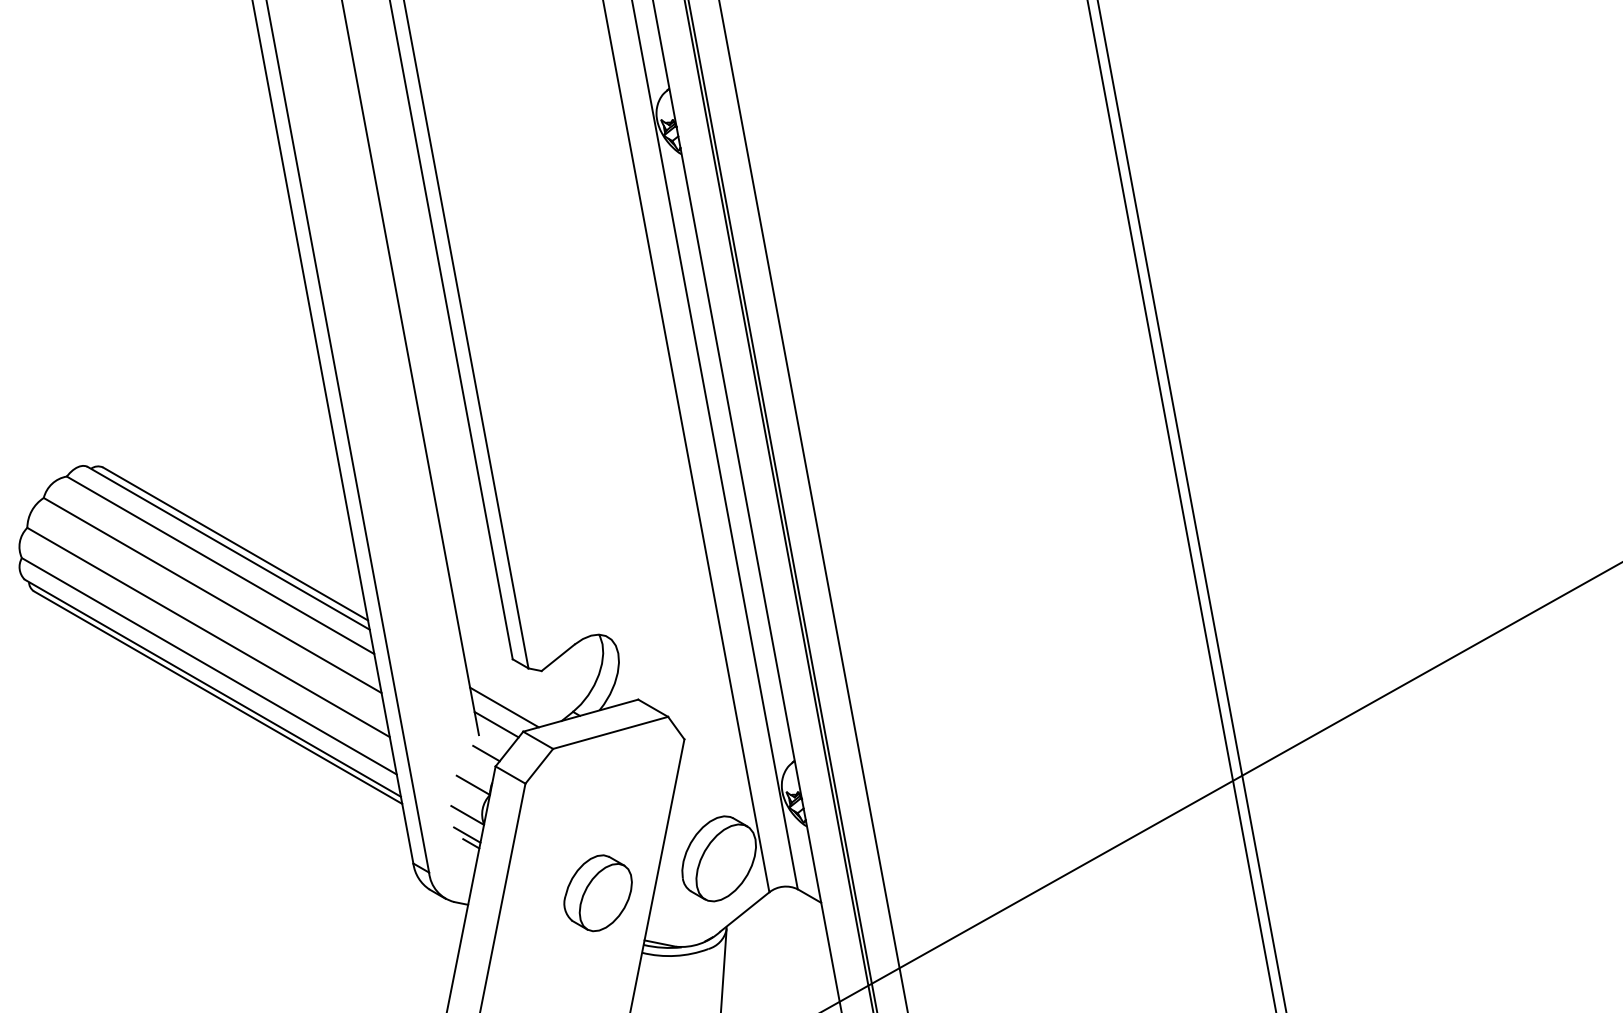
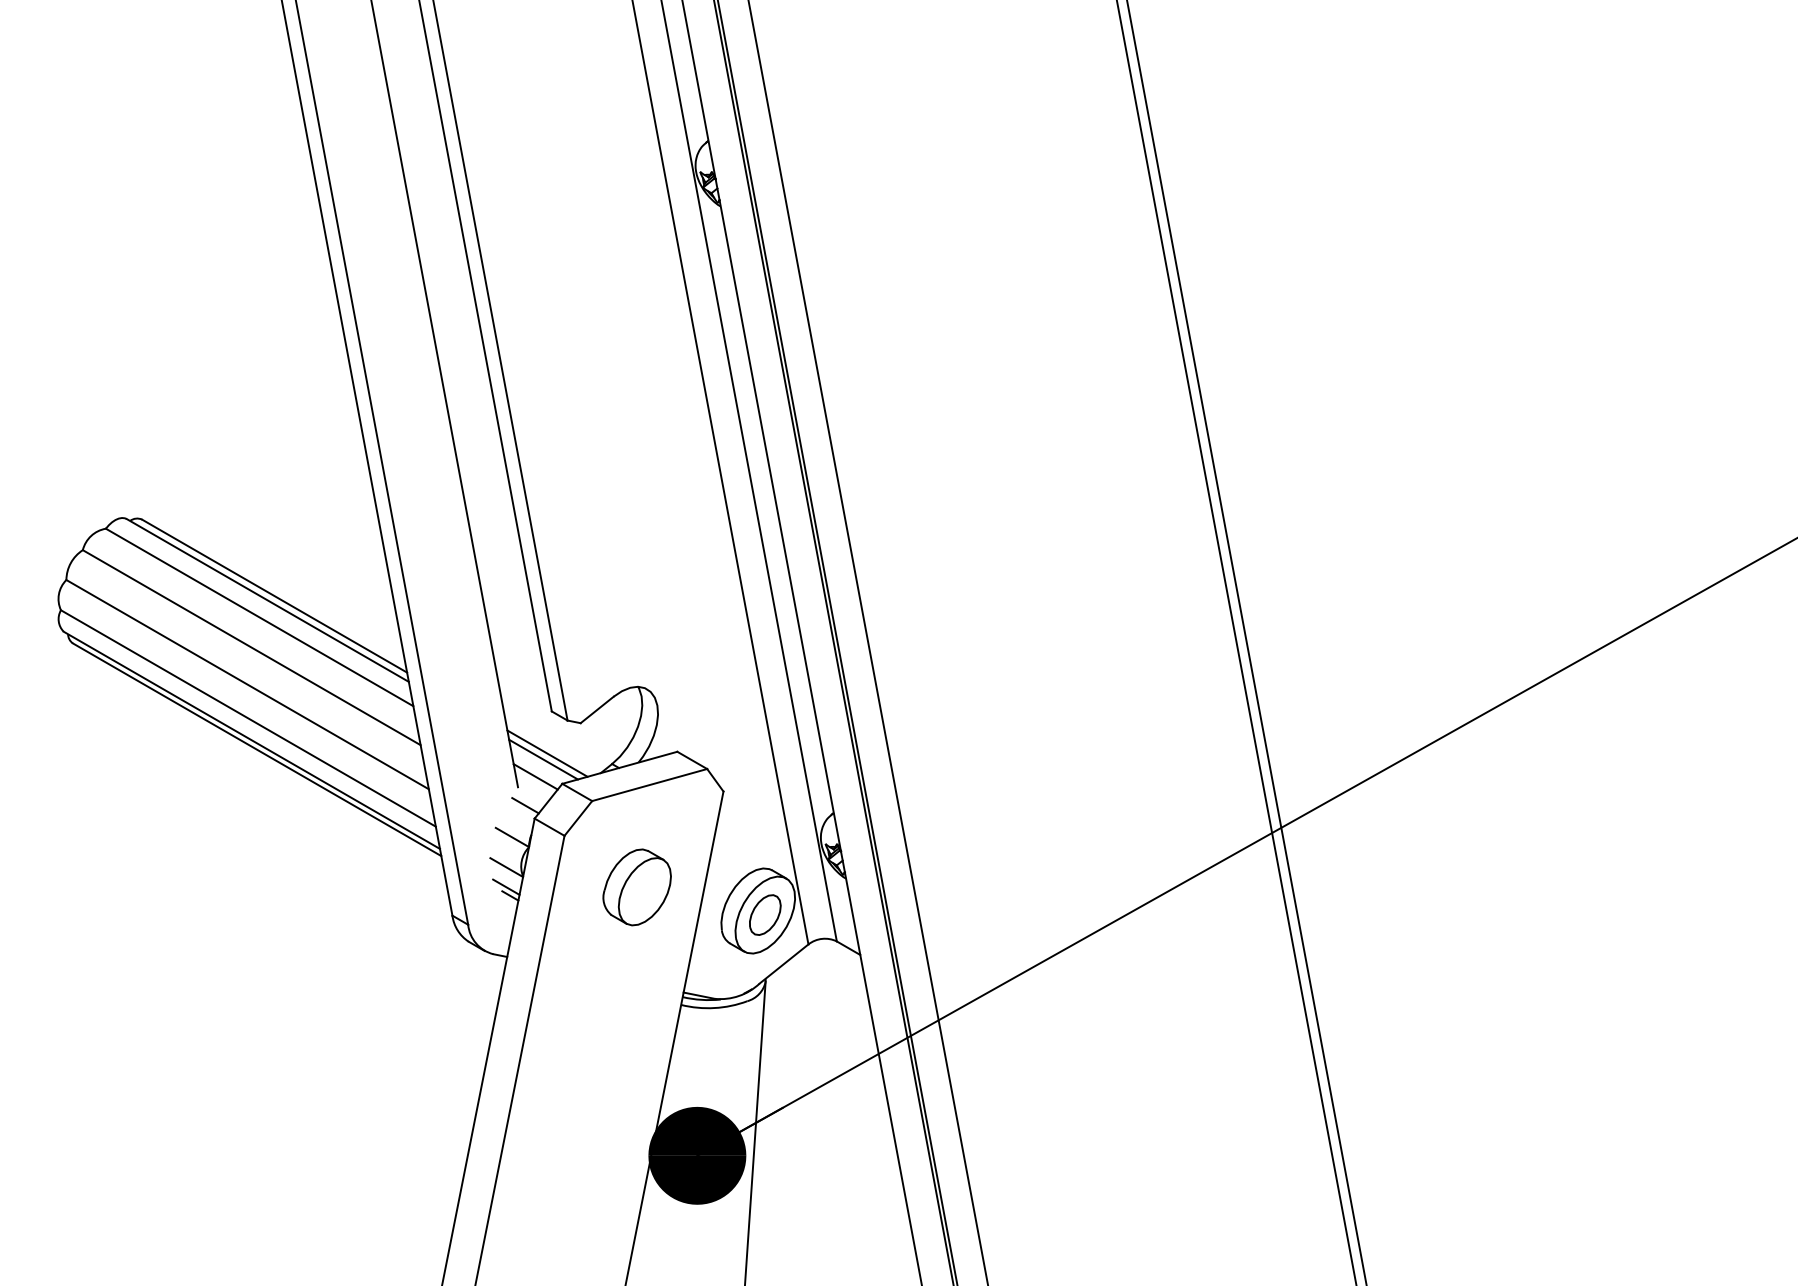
line: (508, 701) -> (547, 753), added
part: (726, 862) -> (765, 914), added
part: (597, 893) -> (636, 887), moved

